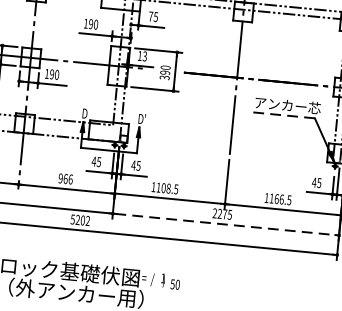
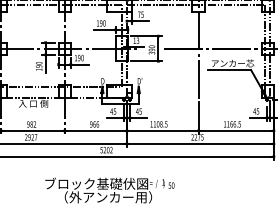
line: (281, 115) -> (229, 70), dashed -> solid
line: (226, 223) -> (200, 143), dashed -> solid

